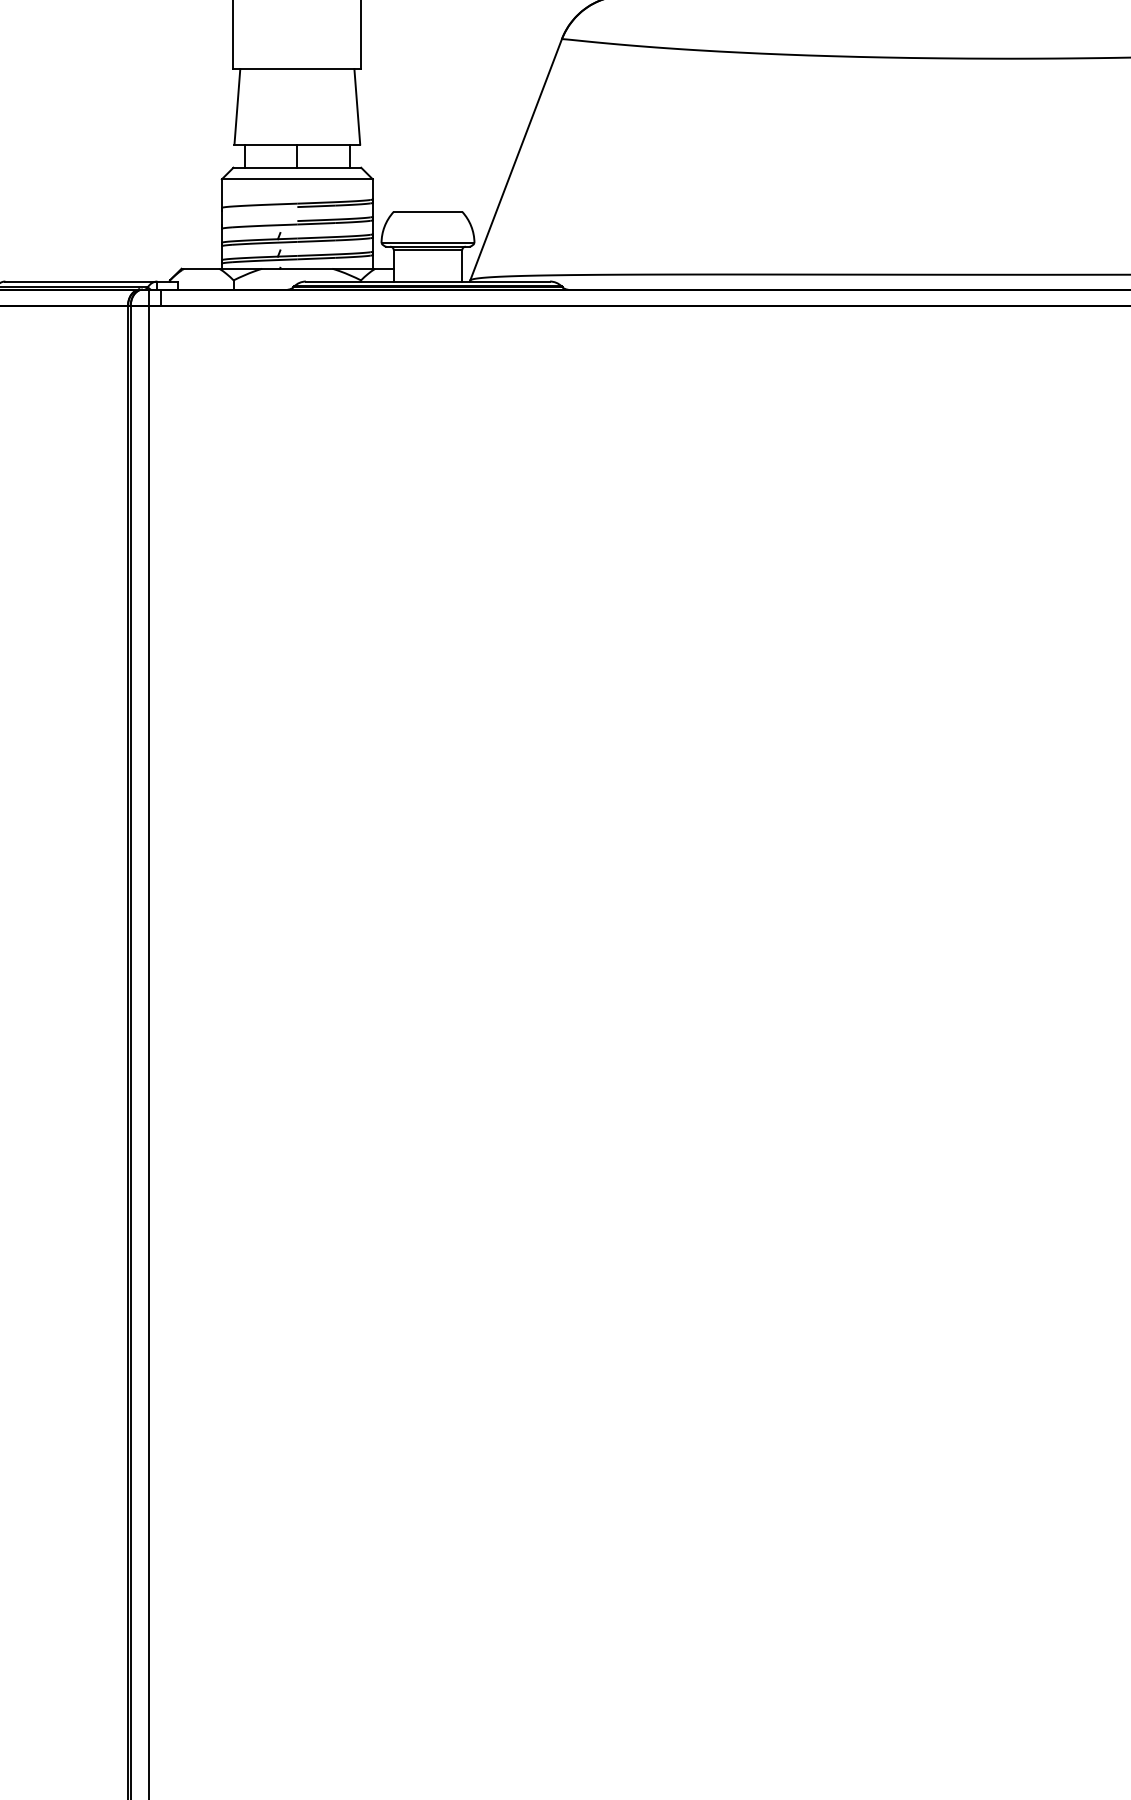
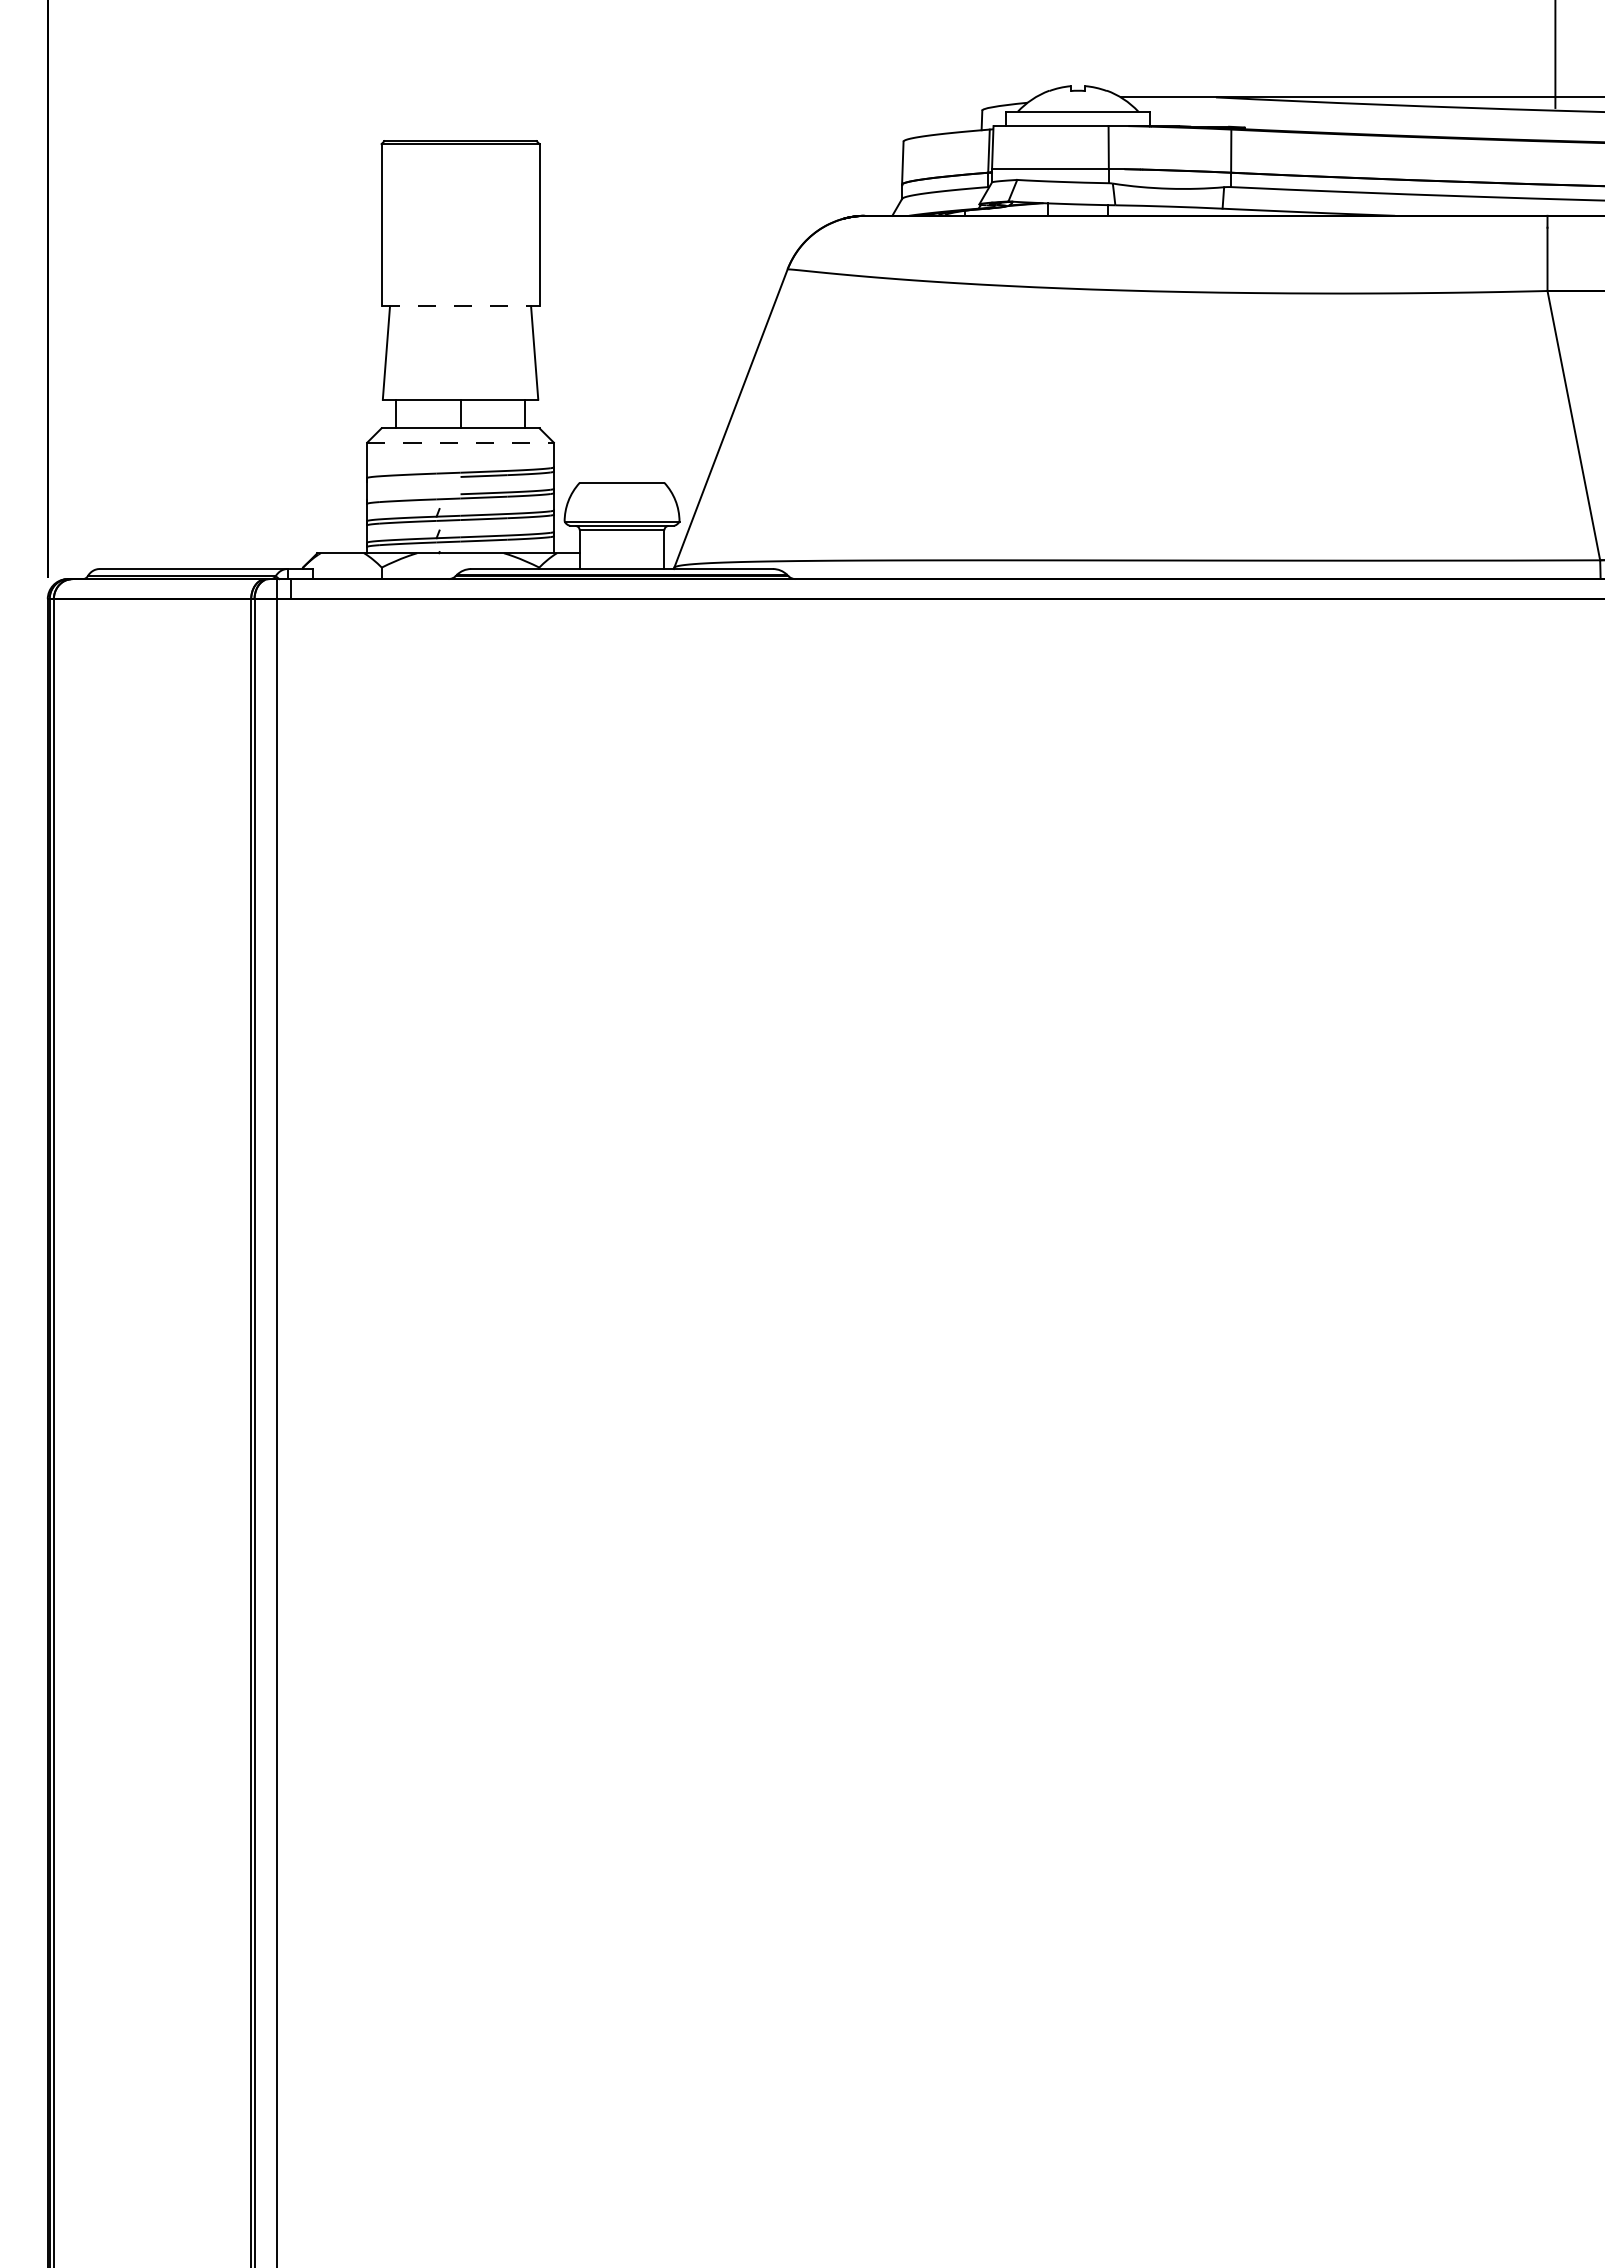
line: (297, 69) -> (460, 306), solid -> dashed
line: (298, 179) -> (461, 442), solid -> dashed

